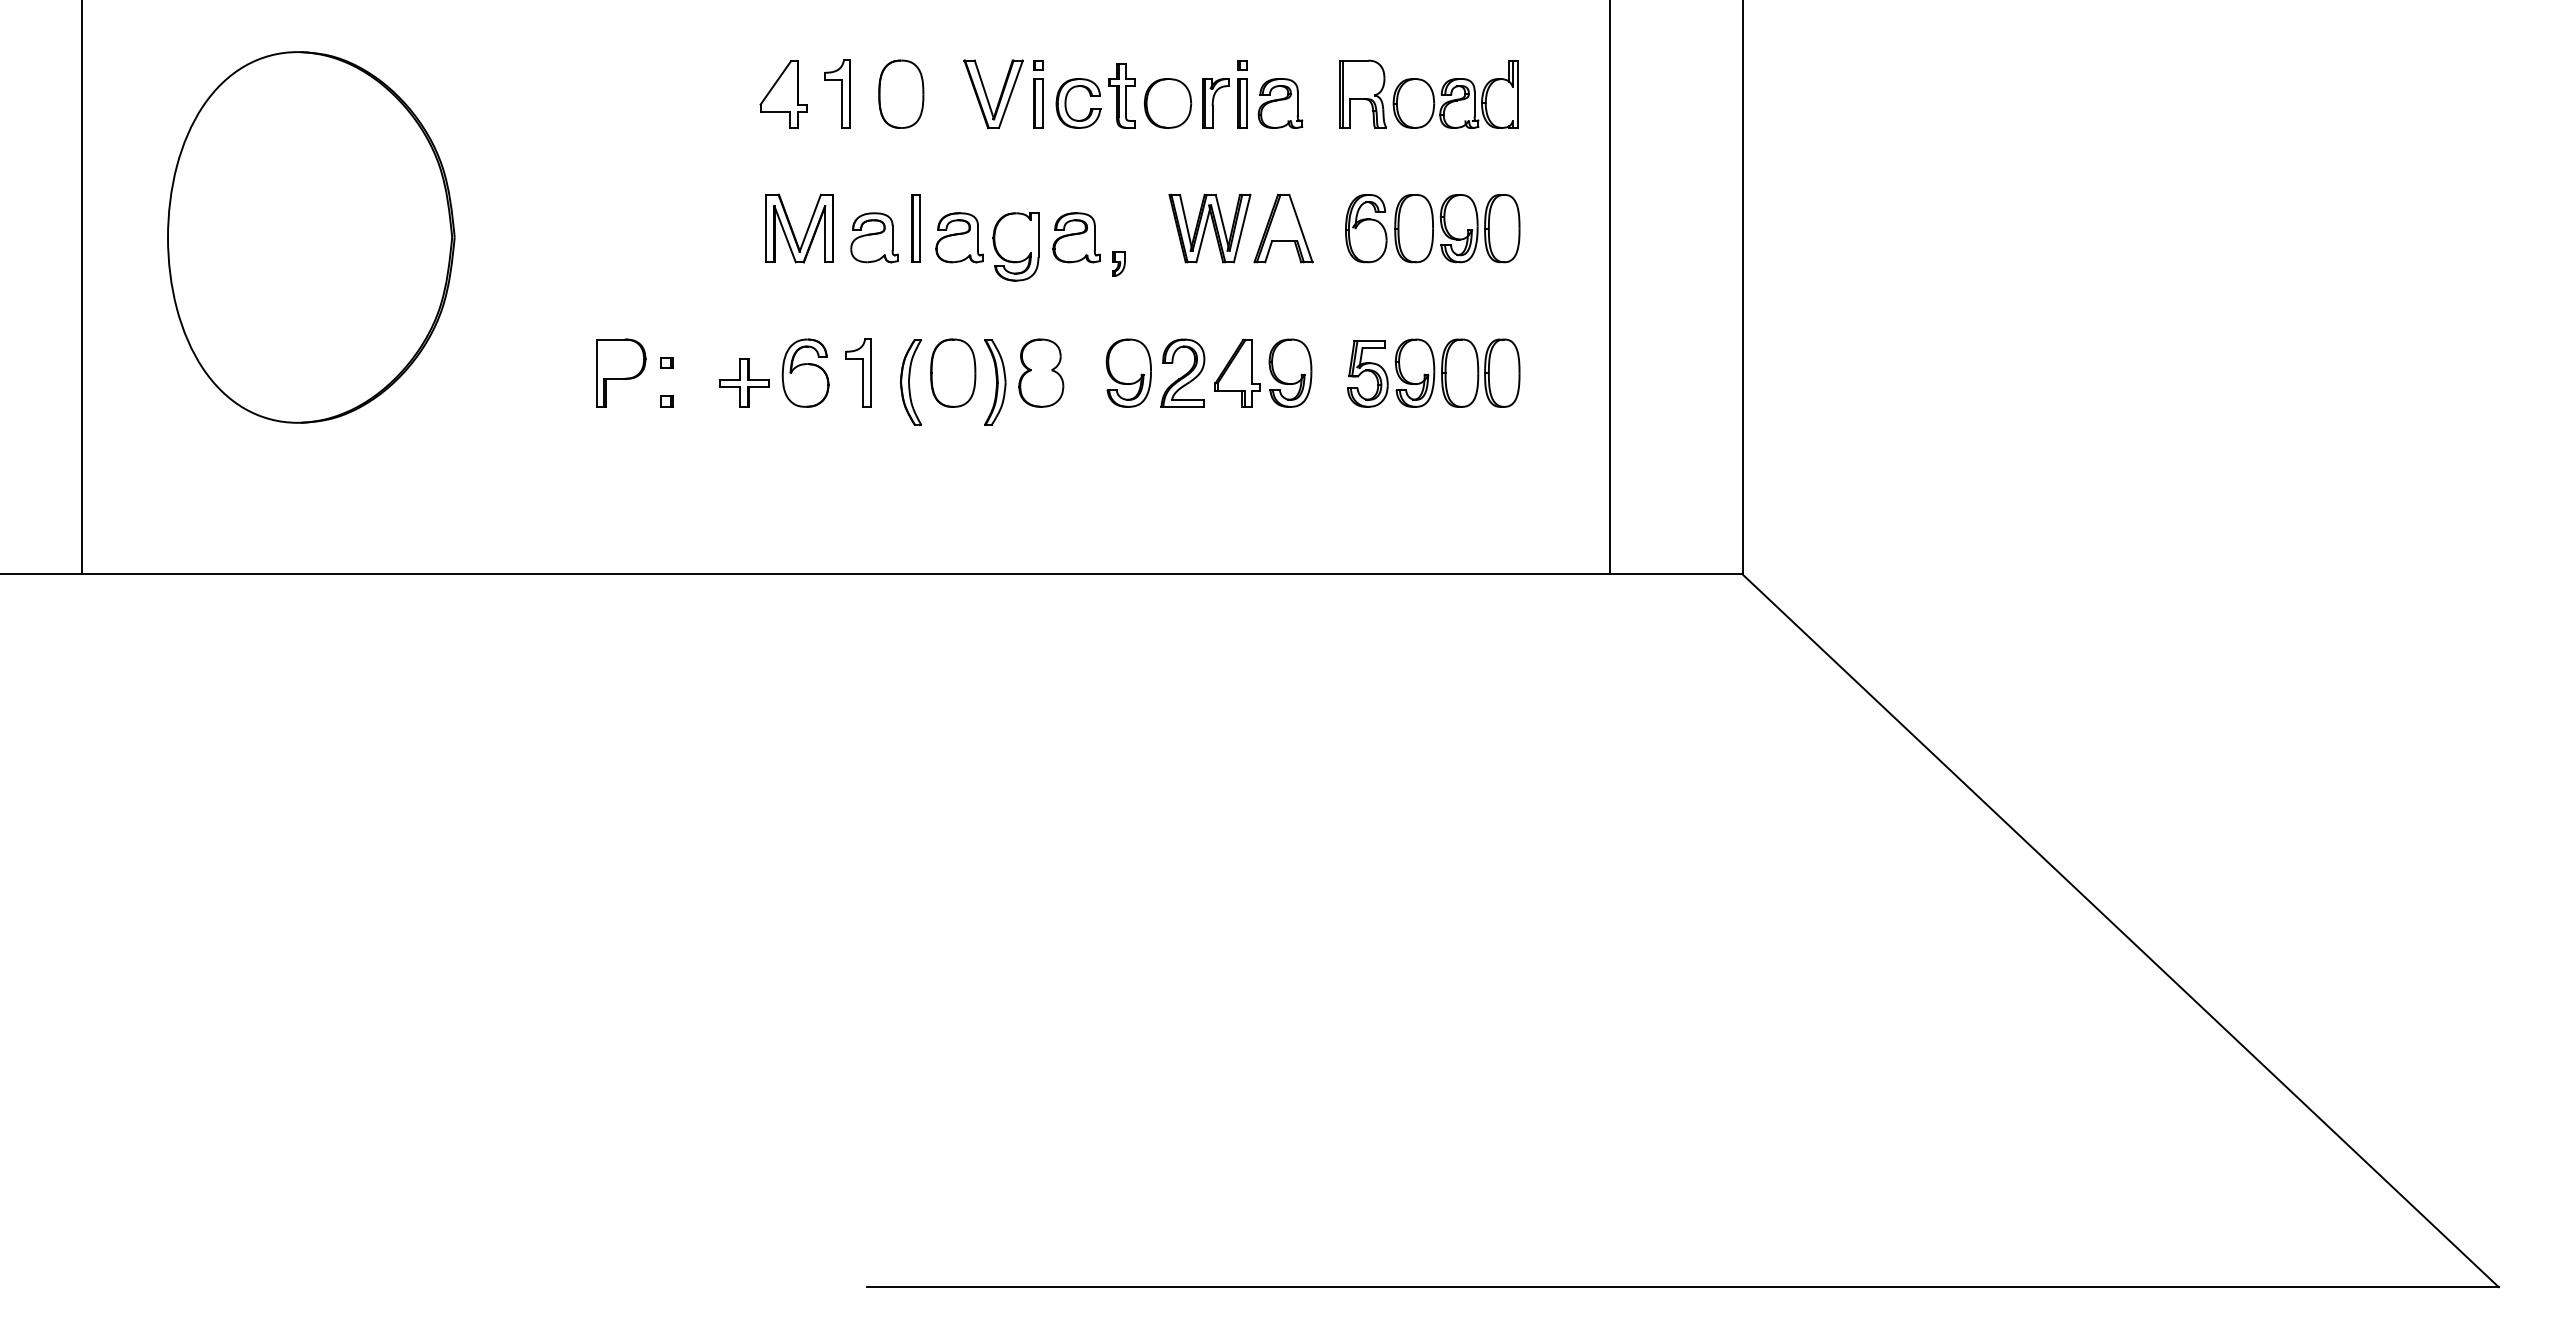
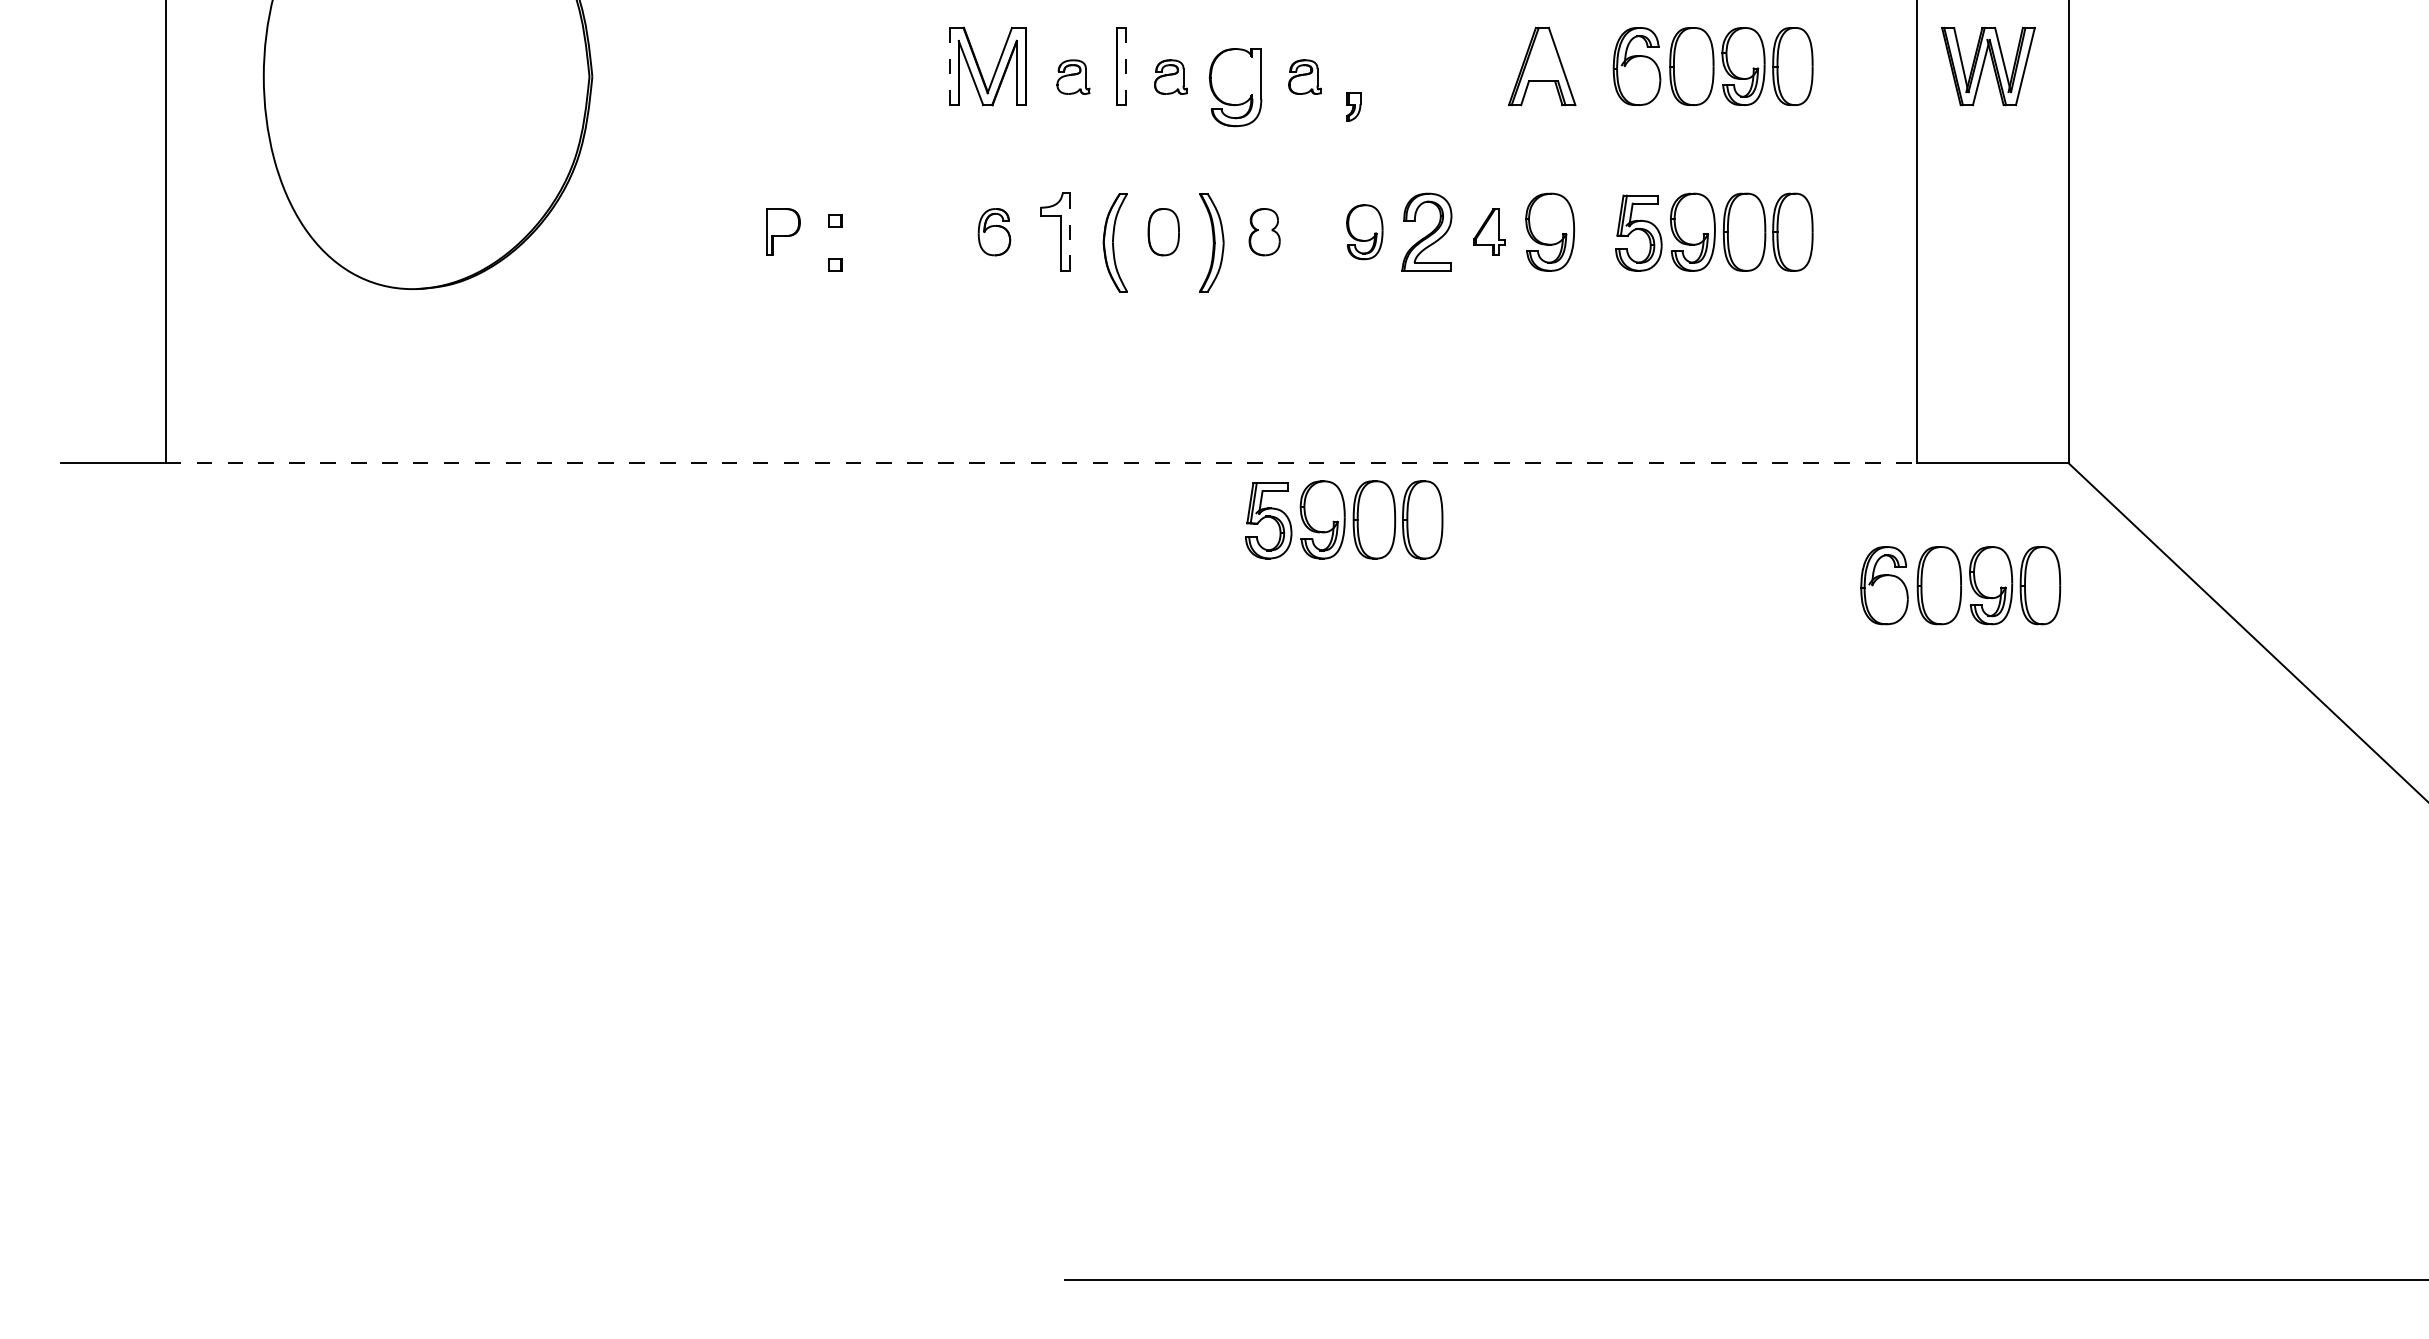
line: (766, 228) -> (949, 66), solid -> dashed
line: (920, 228) -> (1126, 66), solid -> dashed
part: (1209, 228) -> (1987, 66), moved
part: (874, 237) -> (1073, 76), size x0.6
part: (959, 237) -> (1170, 76), size x0.6
part: (1076, 237) -> (1304, 76), size x0.6
part: (621, 372) -> (783, 231), size x0.6
part: (805, 372) -> (994, 231), size x0.6
part: (953, 372) -> (1163, 231), size x0.6
part: (1041, 372) -> (1264, 231), size x0.6
part: (1128, 372) -> (1364, 231), size x0.7
part: (1237, 372) -> (1489, 231), size x0.6
line: (871, 373) -> (1070, 232), solid -> dashed
part: (744, 382) -> (924, 242), removed
line: (846, 574) -> (1041, 462), solid -> dashed
part: (1110, 623) -> (1343, 519), added
part: (1648, 681) -> (1960, 585), added

